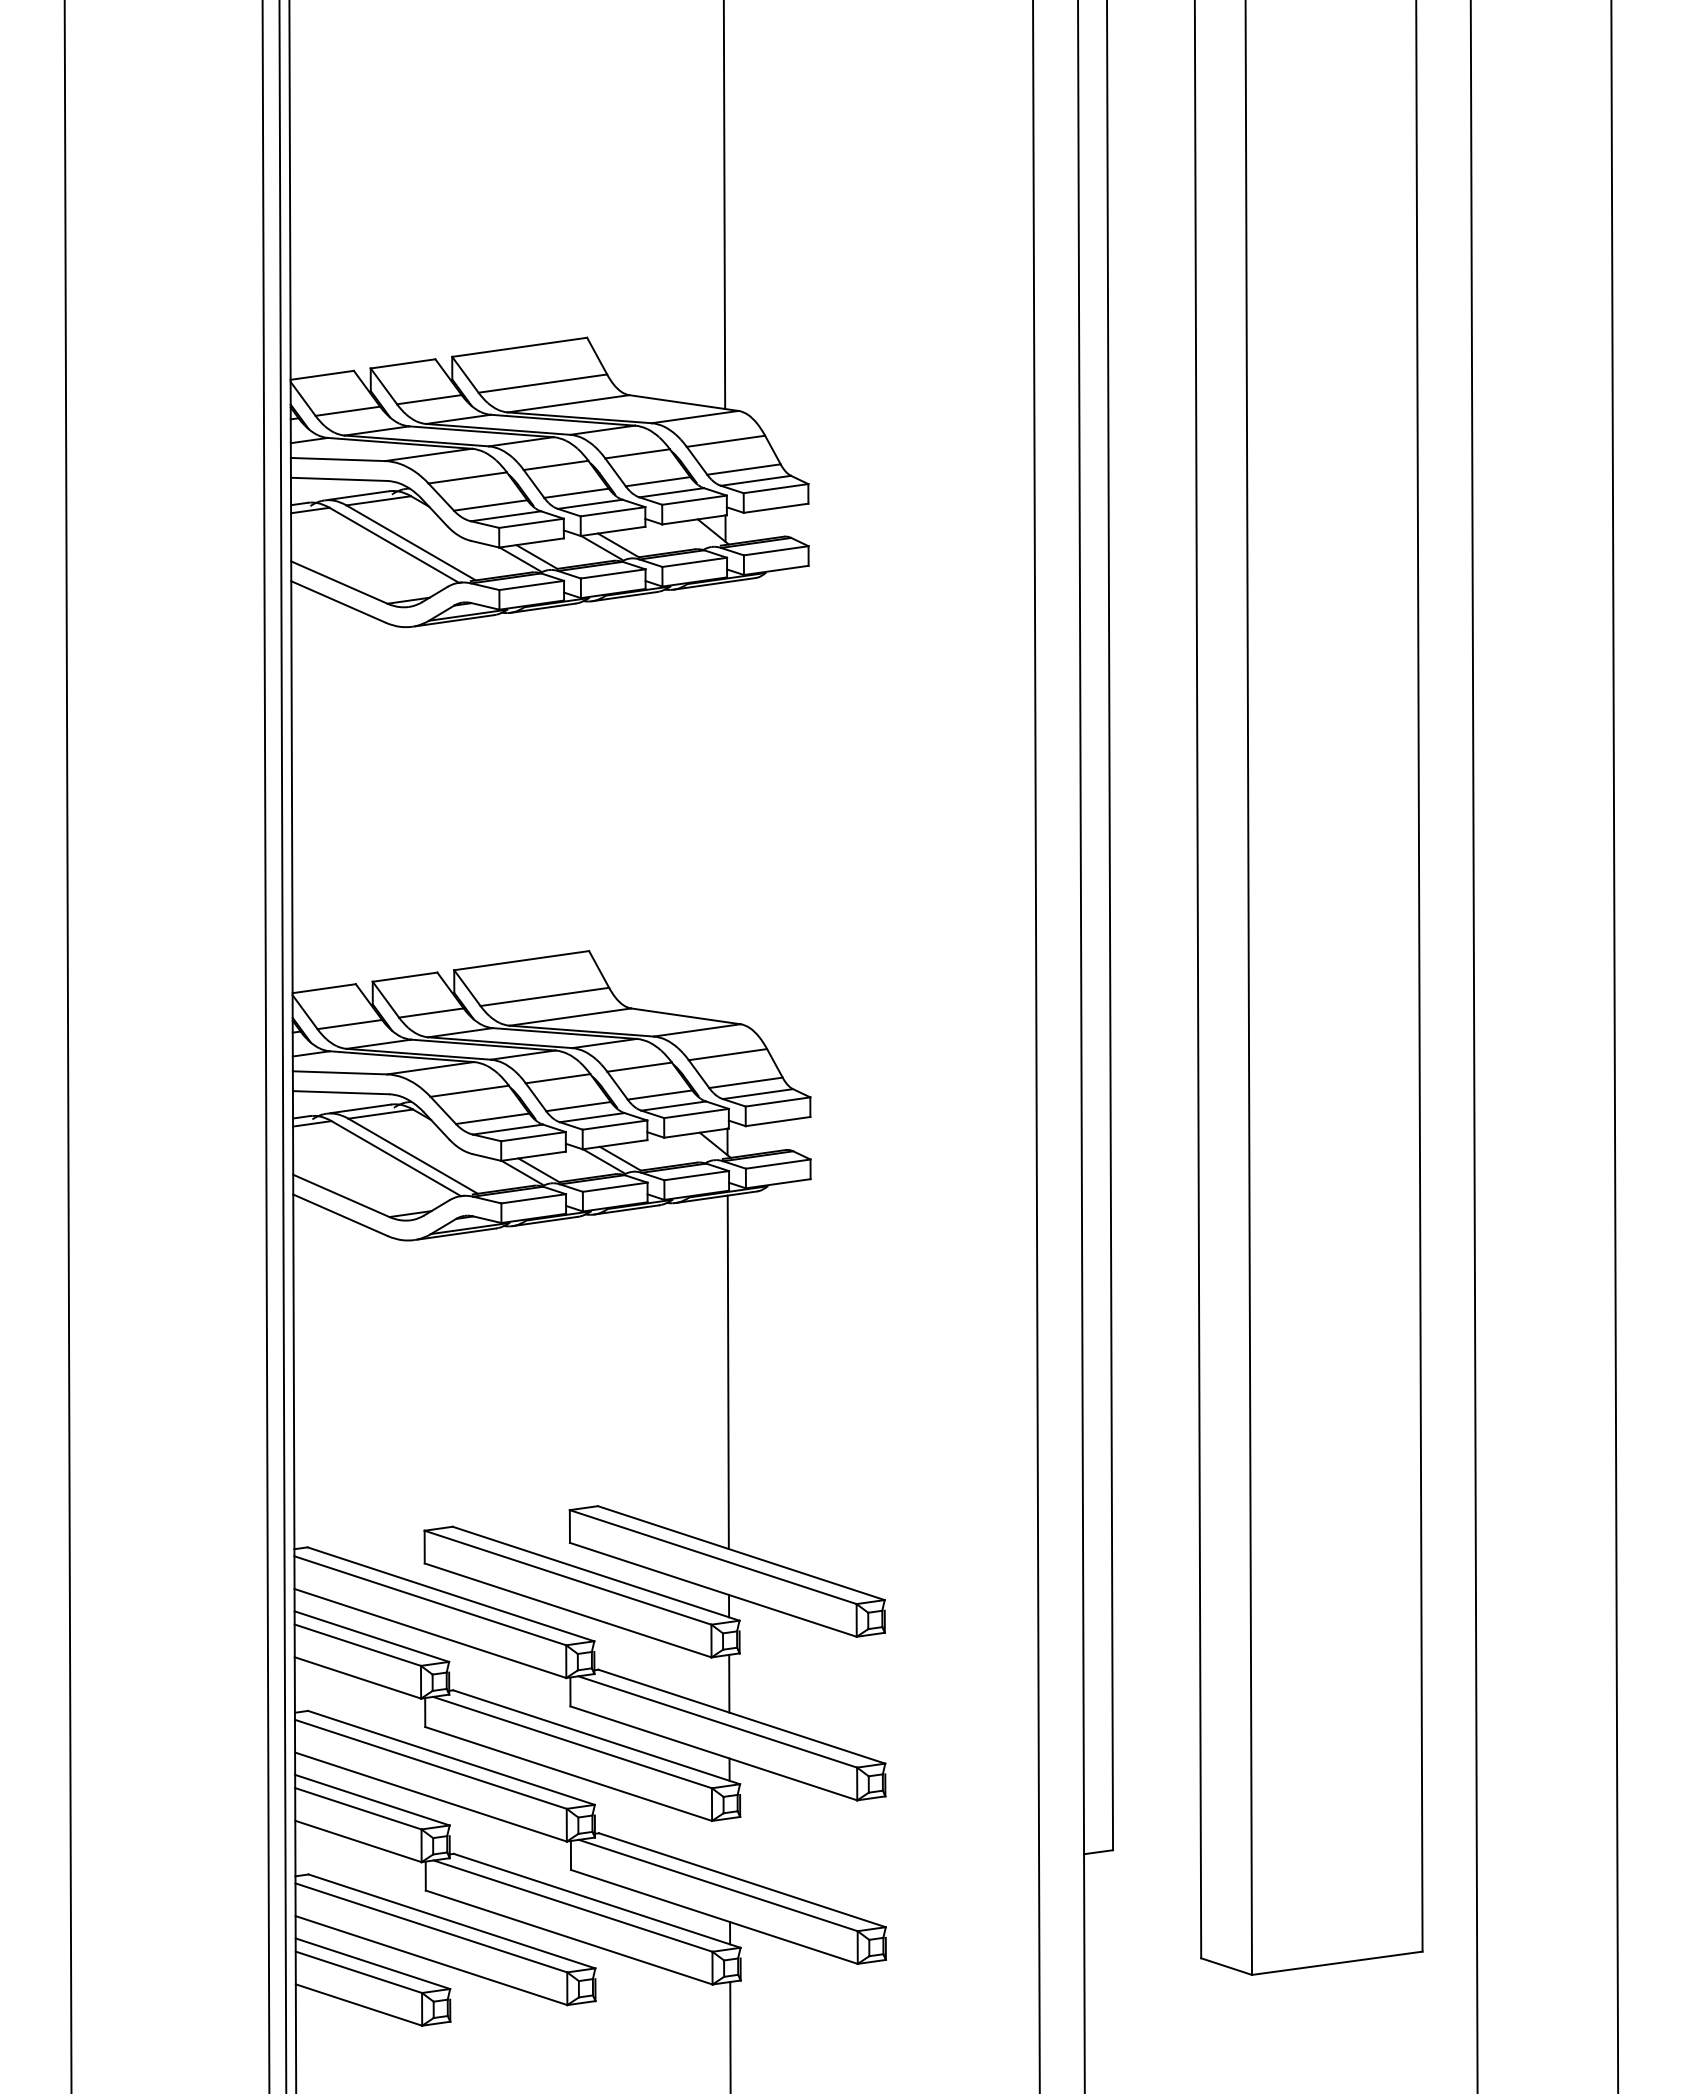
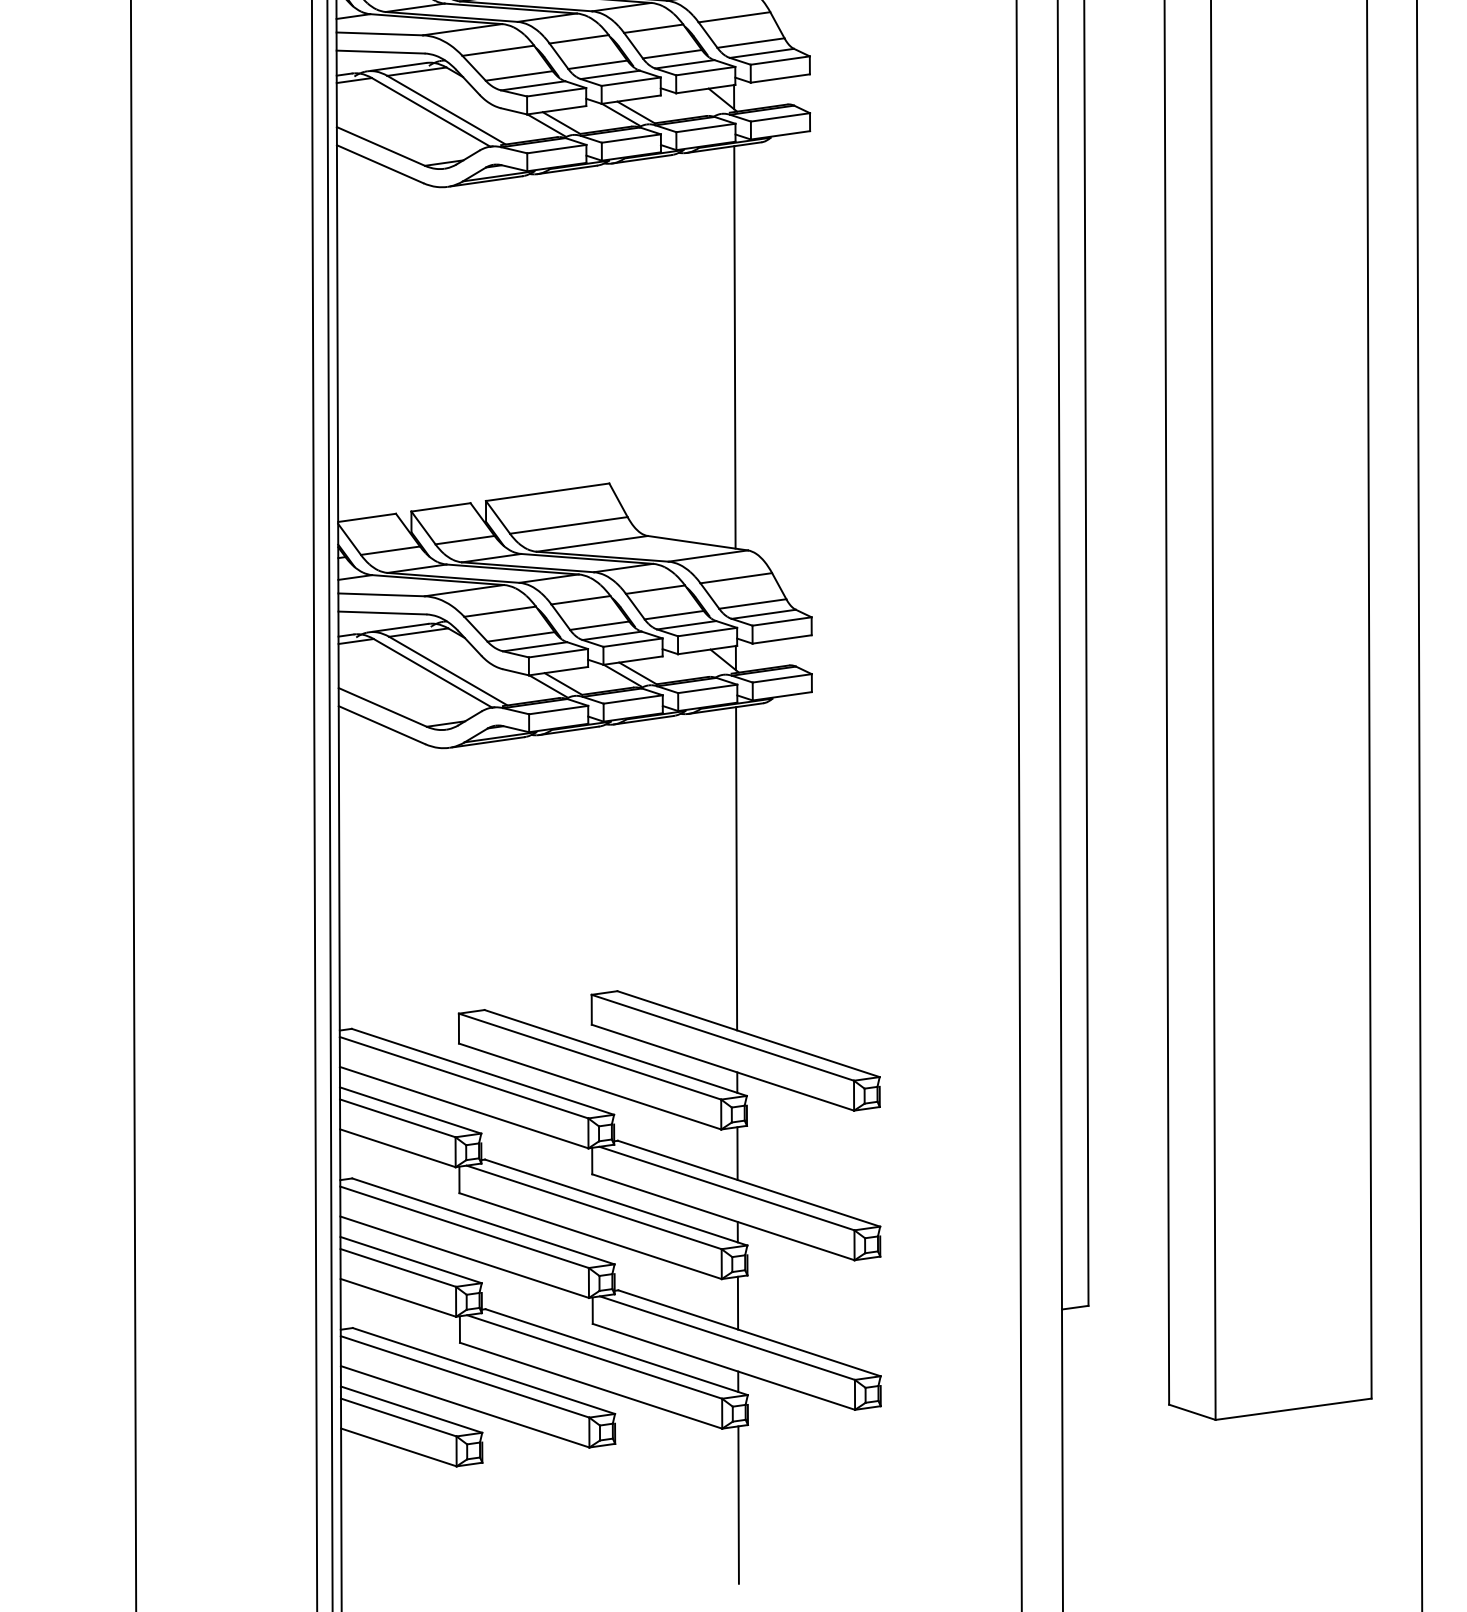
line: (726, 802) -> (734, 347), added
line: (729, 1847) -> (737, 1303), added

